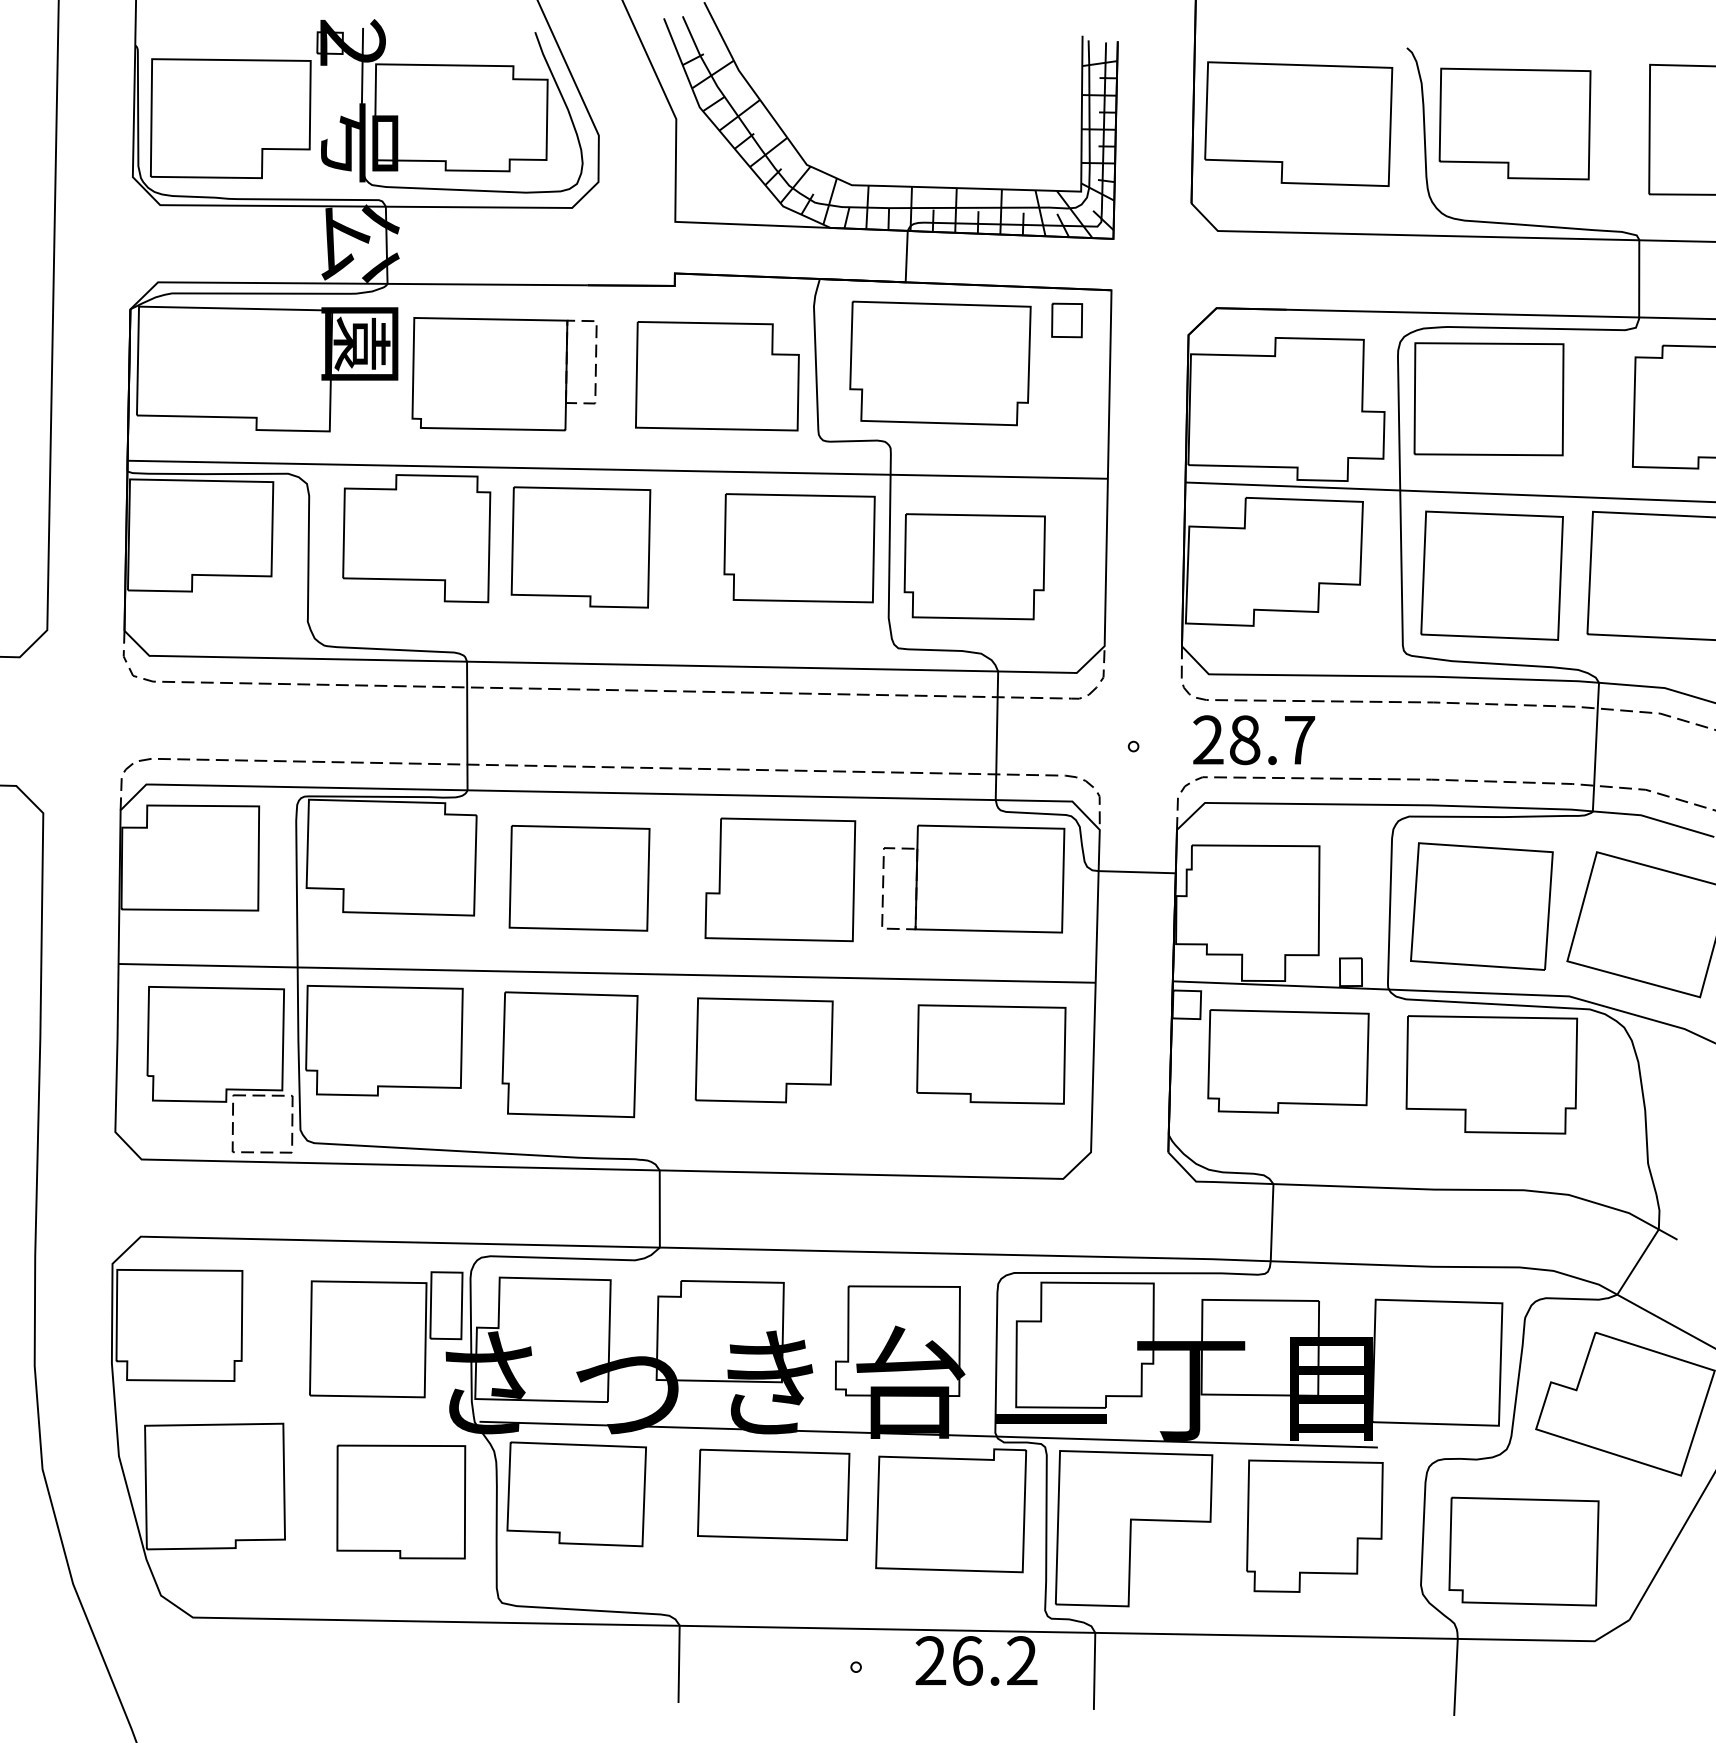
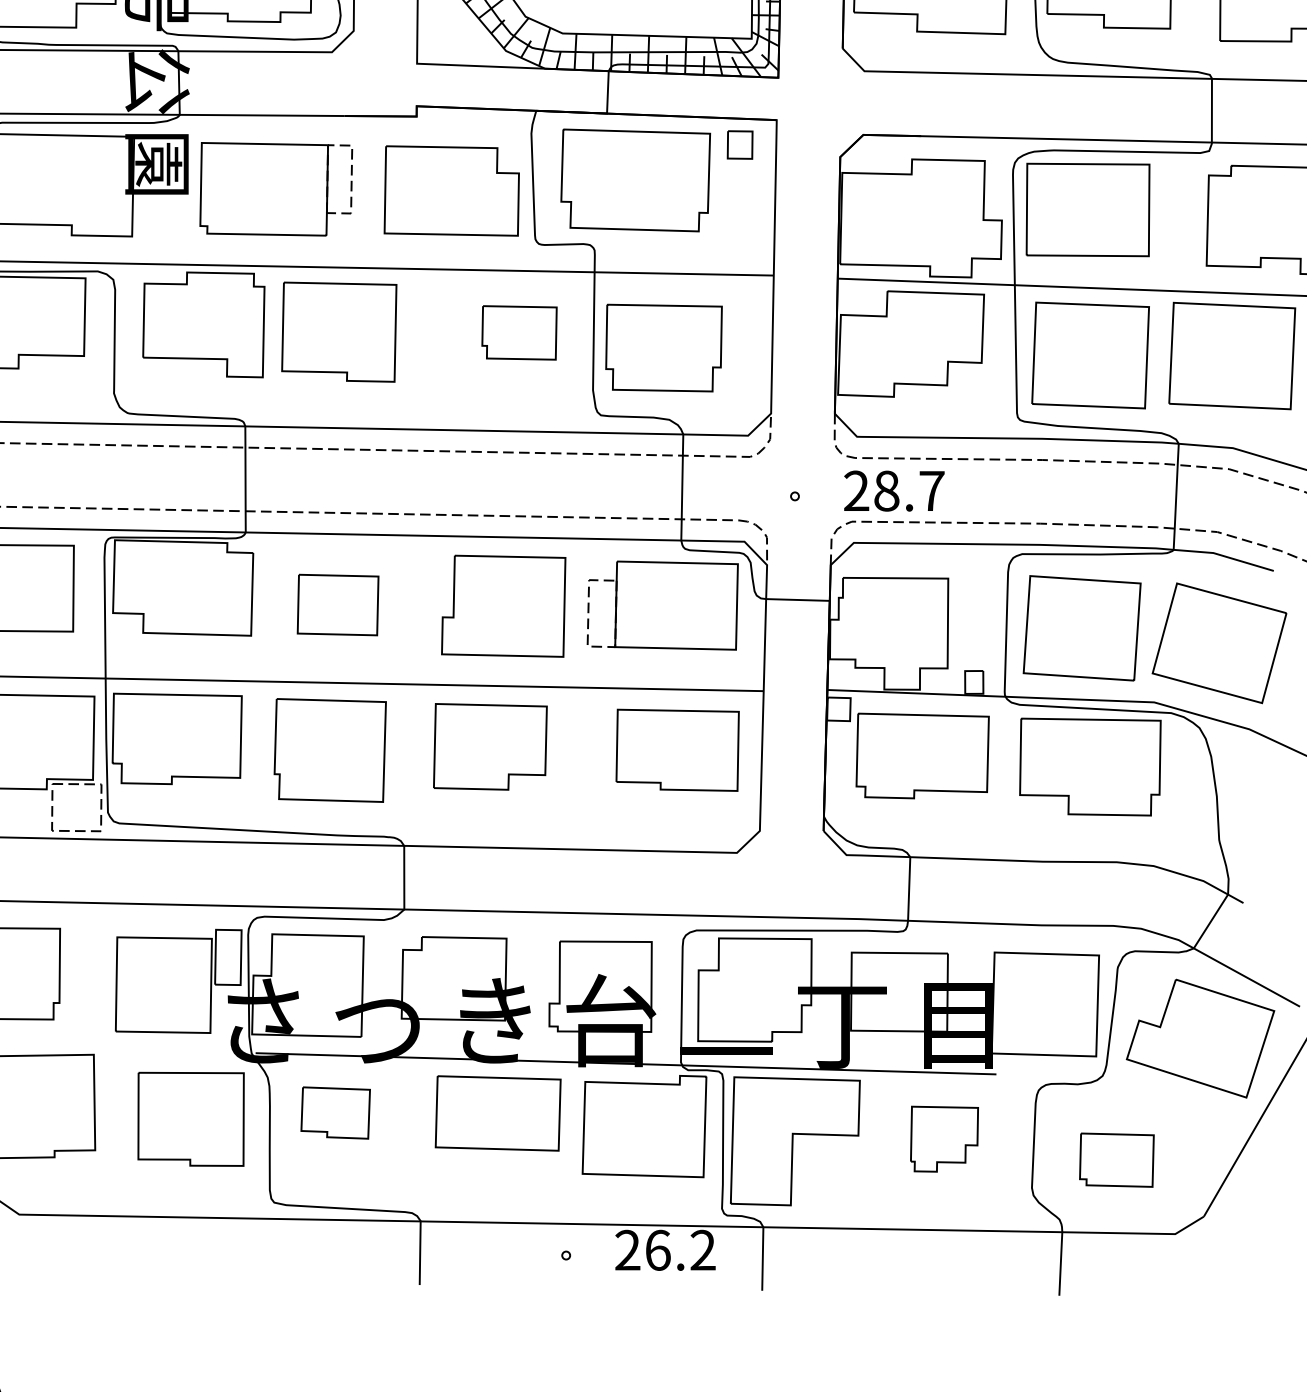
part: (799, 548) -> (519, 333), size x0.6
part: (579, 878) -> (338, 605), size x0.7
part: (576, 1494) -> (335, 1113), size x0.6
part: (1314, 1525) -> (944, 1138), size x0.6
part: (1523, 1551) -> (1116, 1160), size x0.6

